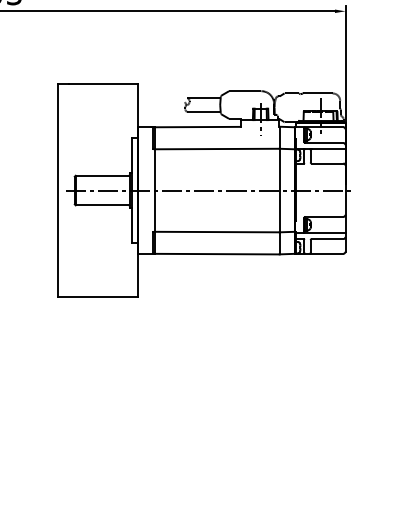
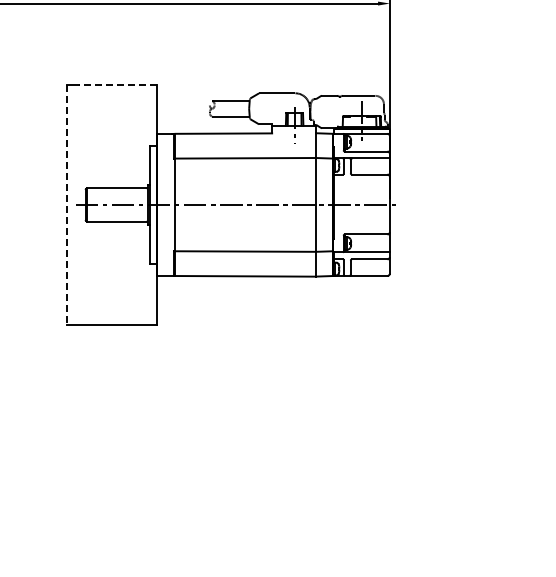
line: (102, 84) -> (117, 85), solid -> dashed
line: (57, 190) -> (66, 204), solid -> dashed

